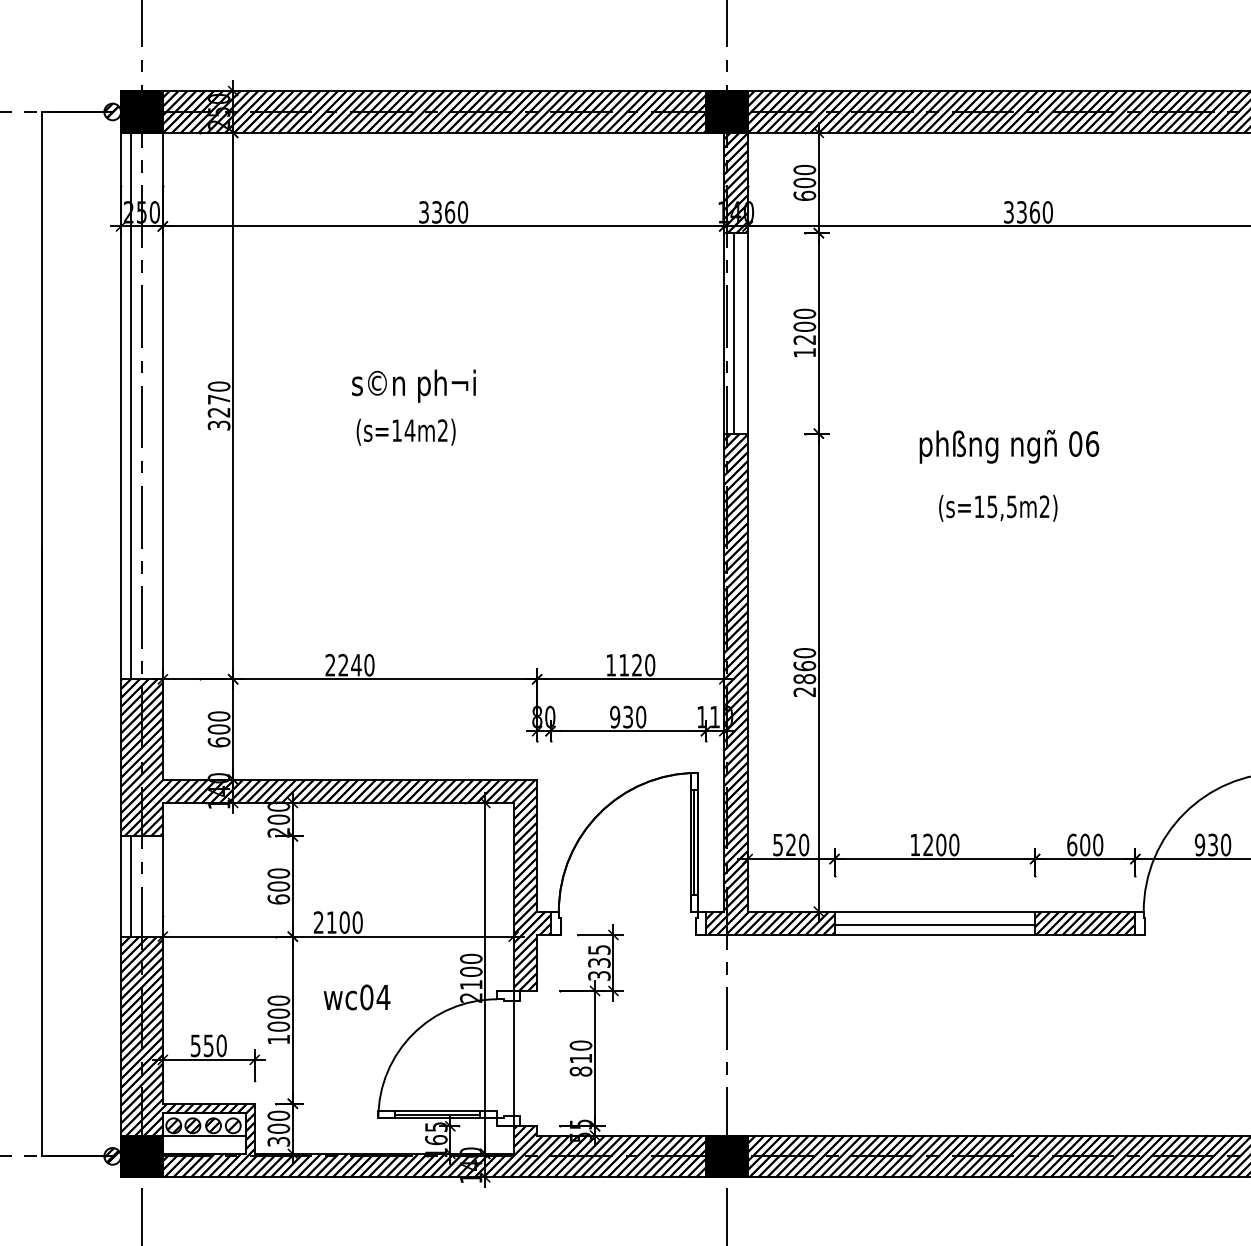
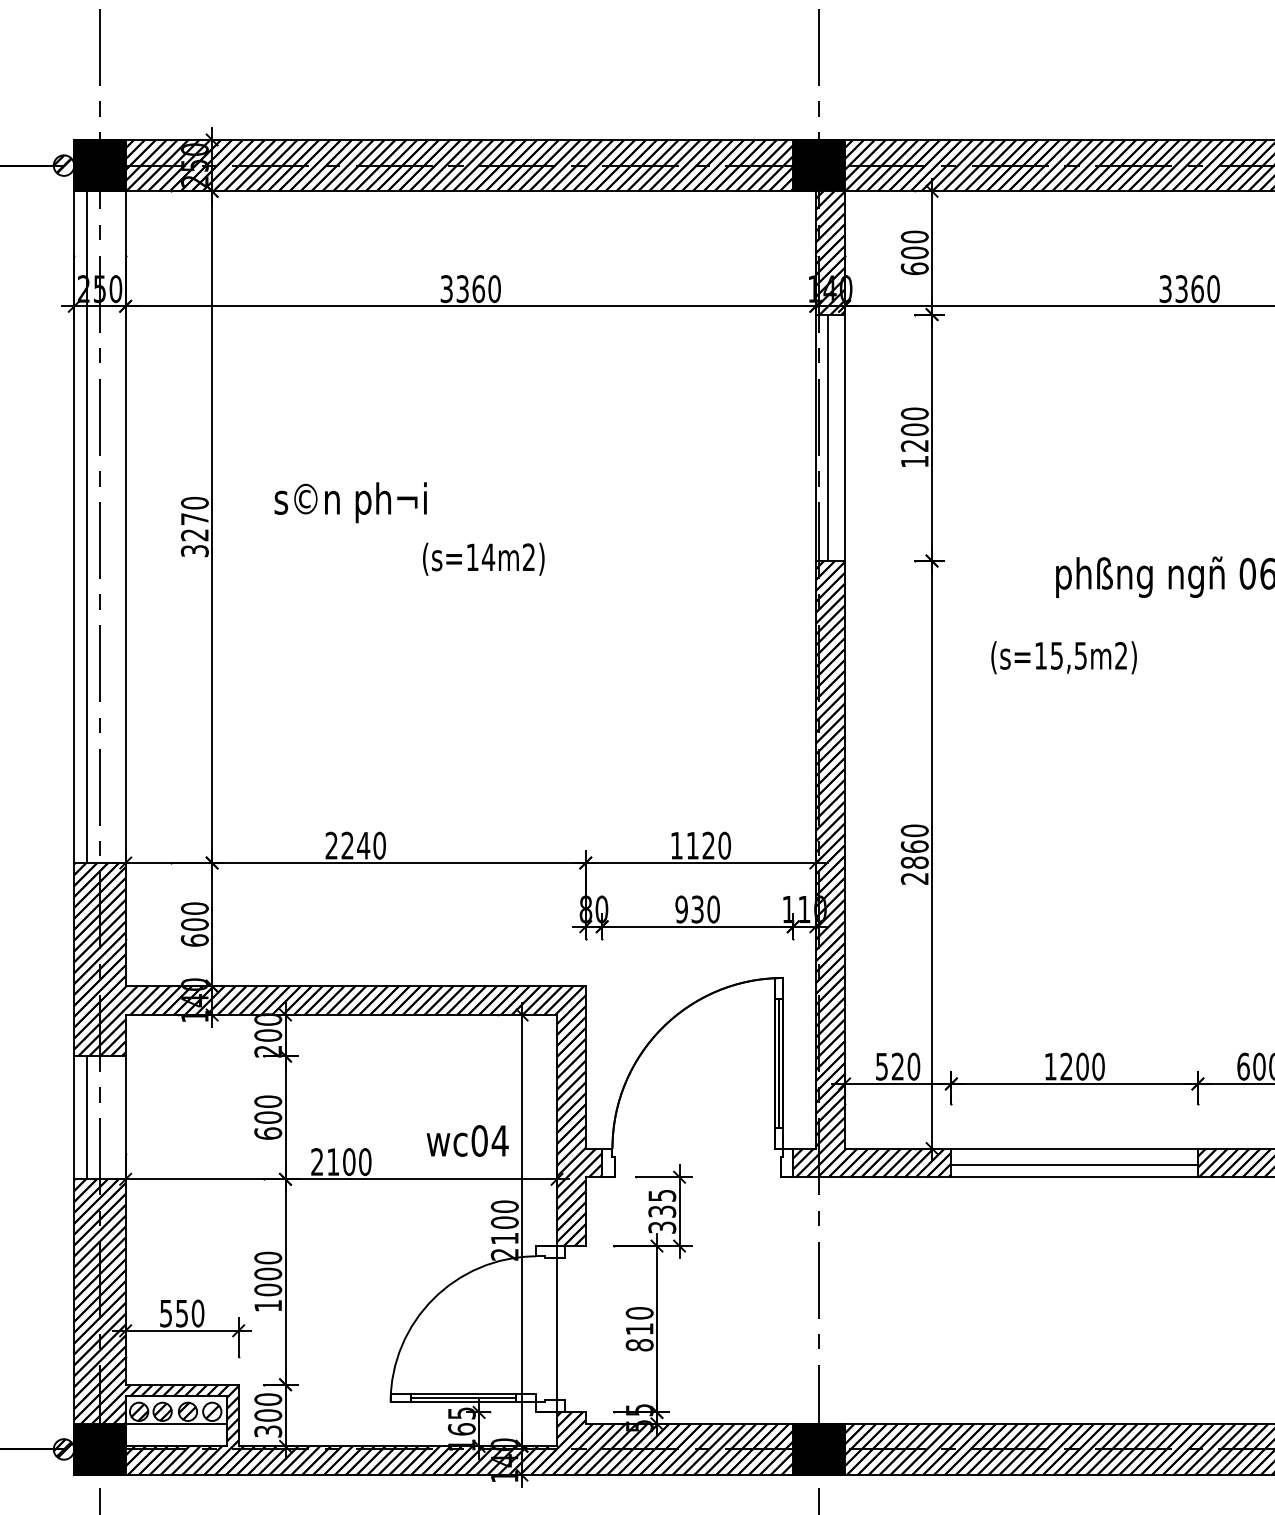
text: (413, 385) -> (350, 501), moved
text: (405, 431) -> (482, 558), moved
text: (998, 507) -> (1064, 656), moved
text: (356, 997) -> (466, 1141), moved

